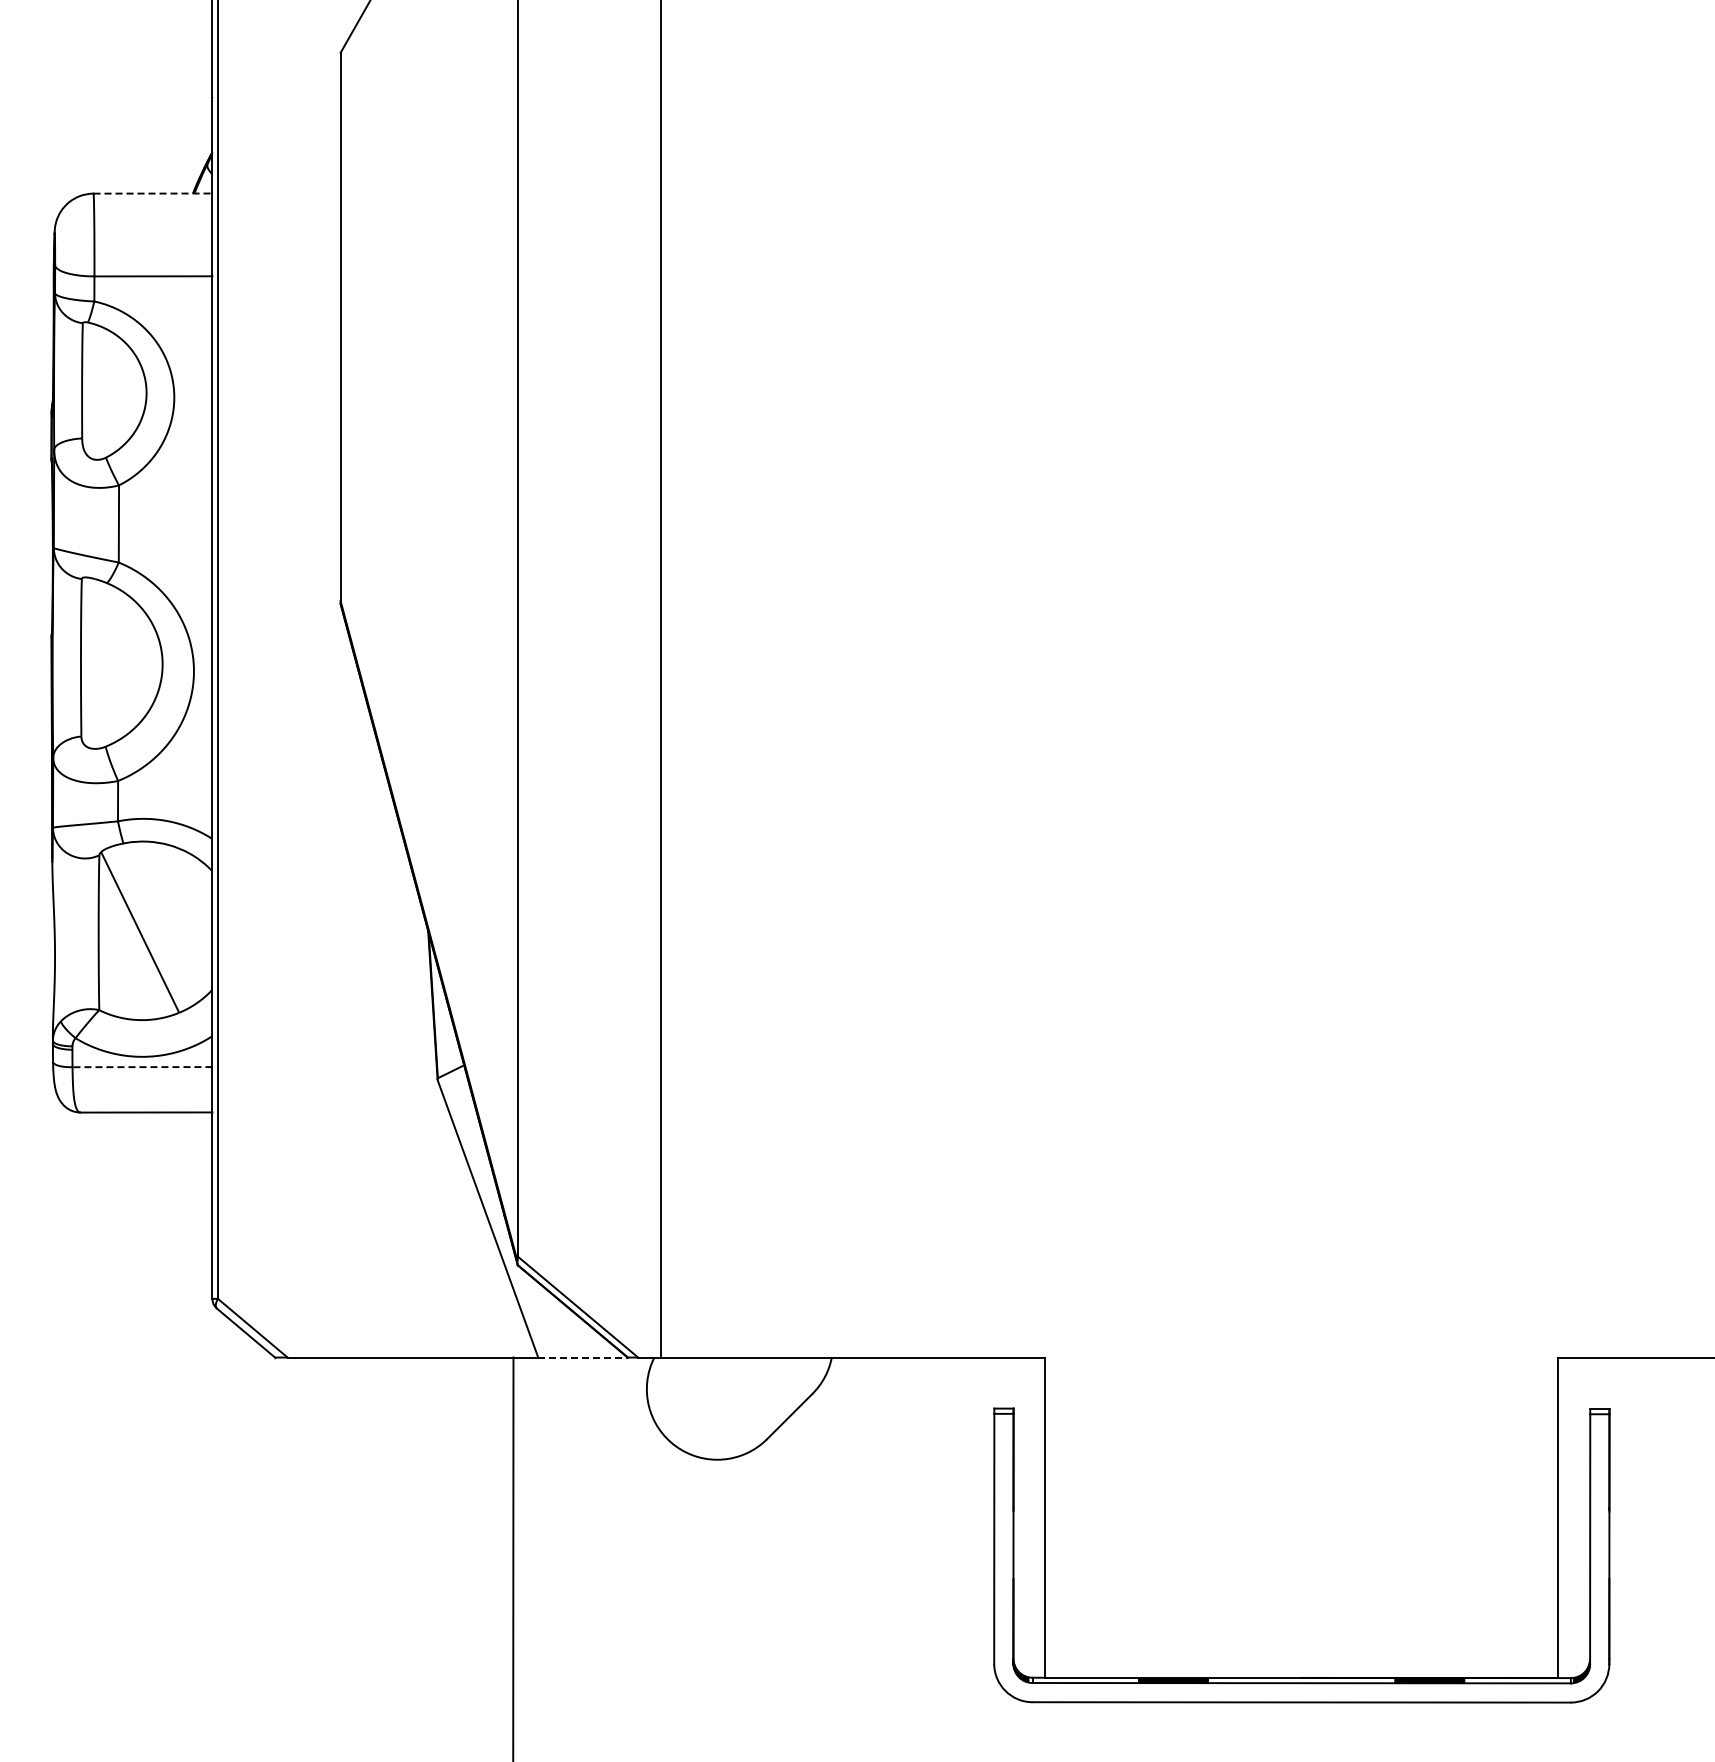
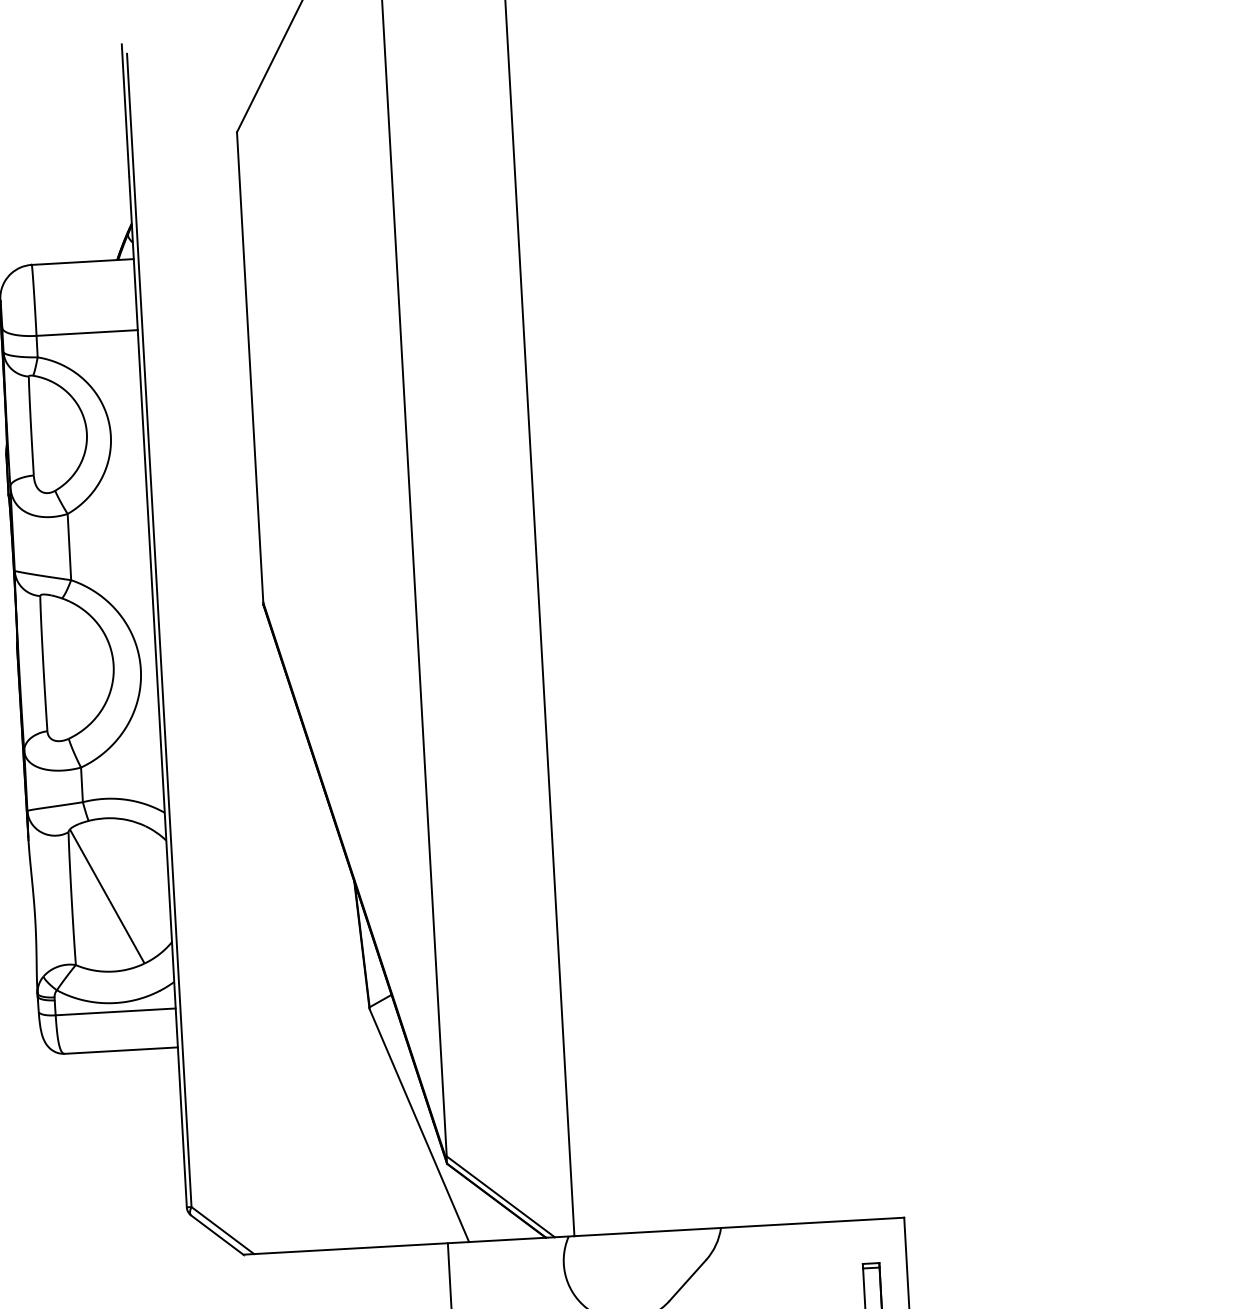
line: (153, 193) -> (83, 261), dashed -> solid
line: (142, 1067) -> (115, 1012), dashed -> solid
line: (582, 1357) -> (507, 1239), dashed -> solid

